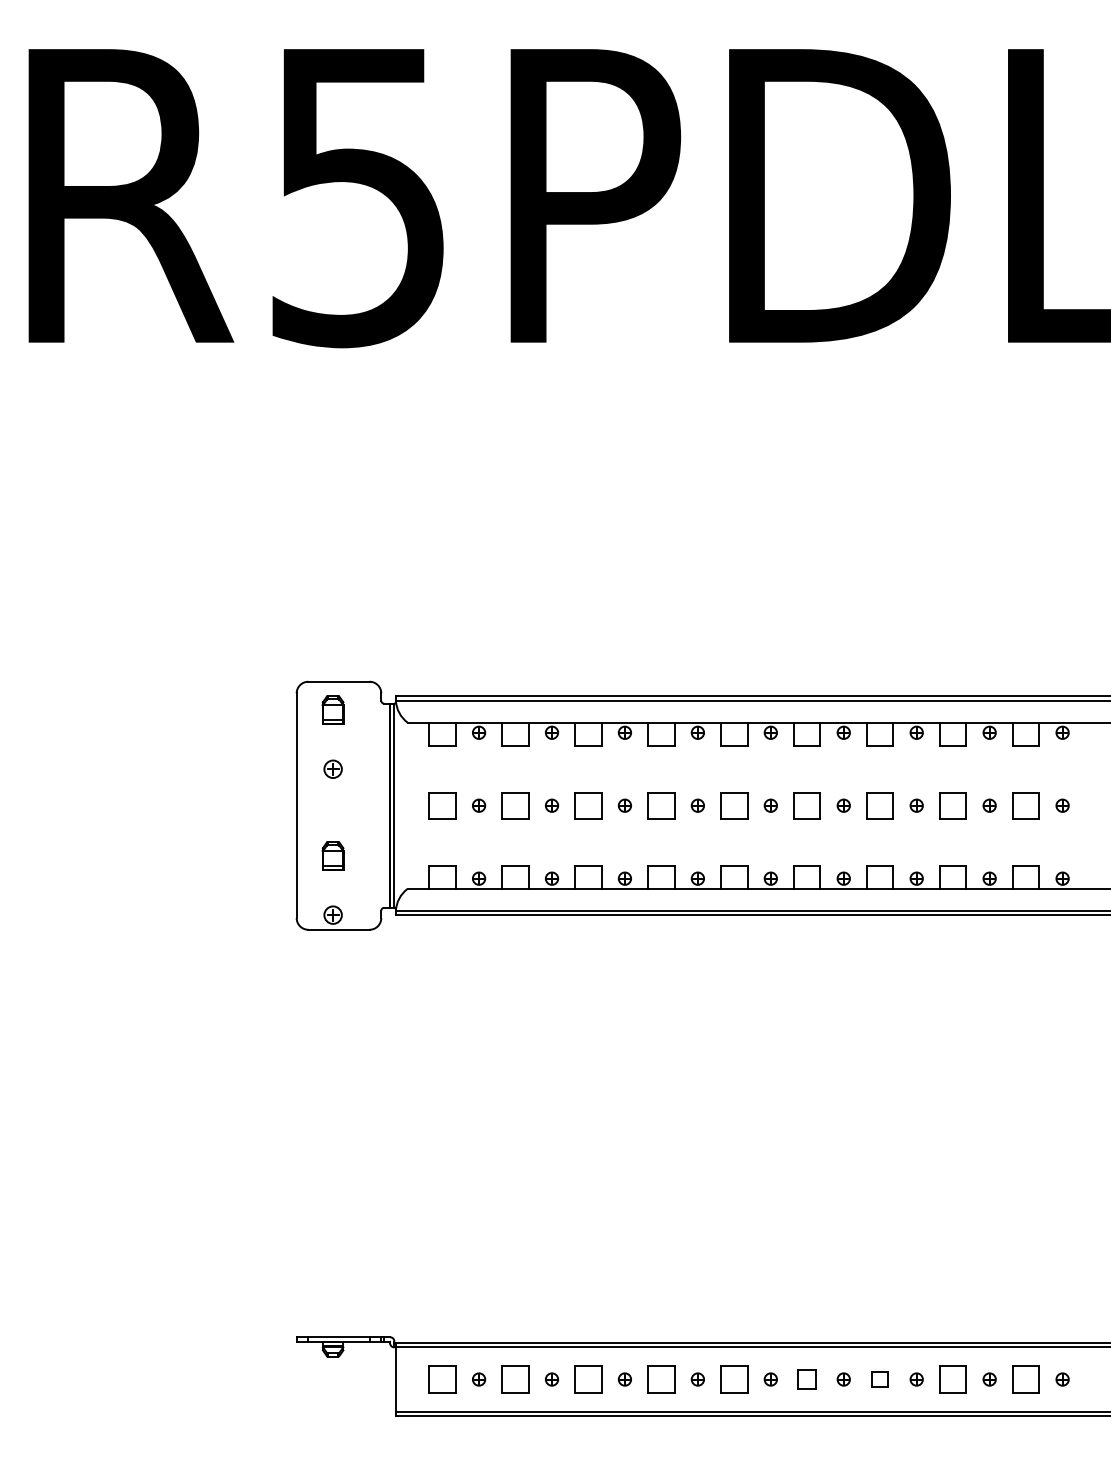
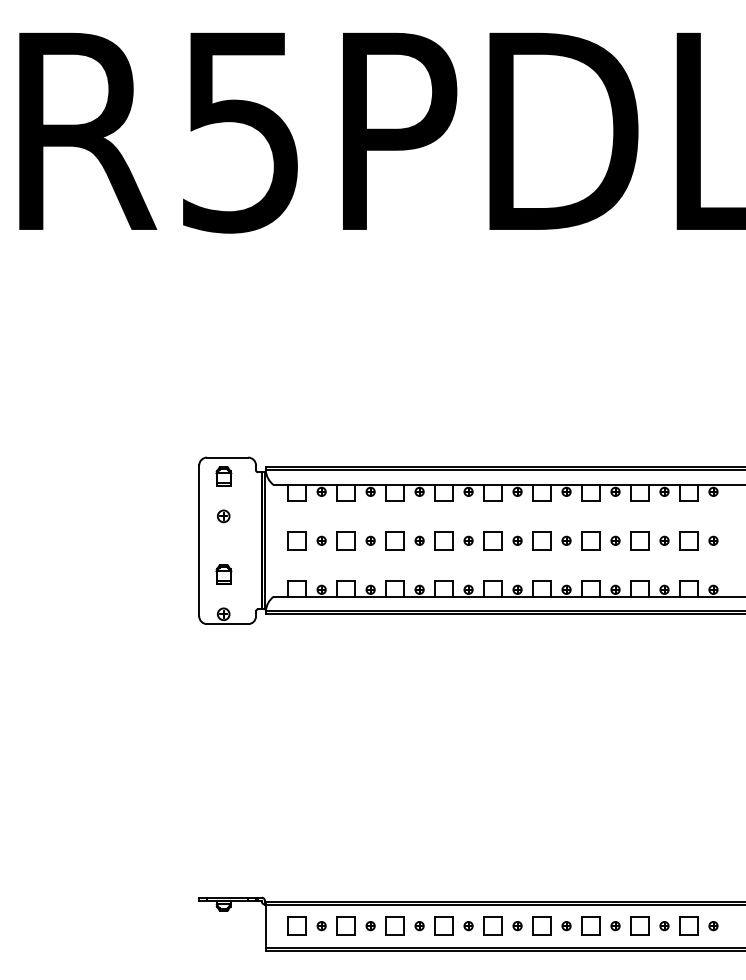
part: (806, 1378) -> (541, 925), size x1.43
part: (879, 1378) -> (590, 925), size x1.67

